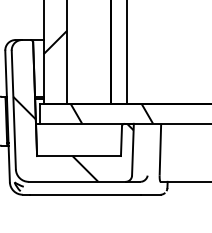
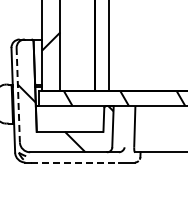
line: (14, 110) -> (18, 95), solid -> dashed
line: (85, 194) -> (75, 162), solid -> dashed

